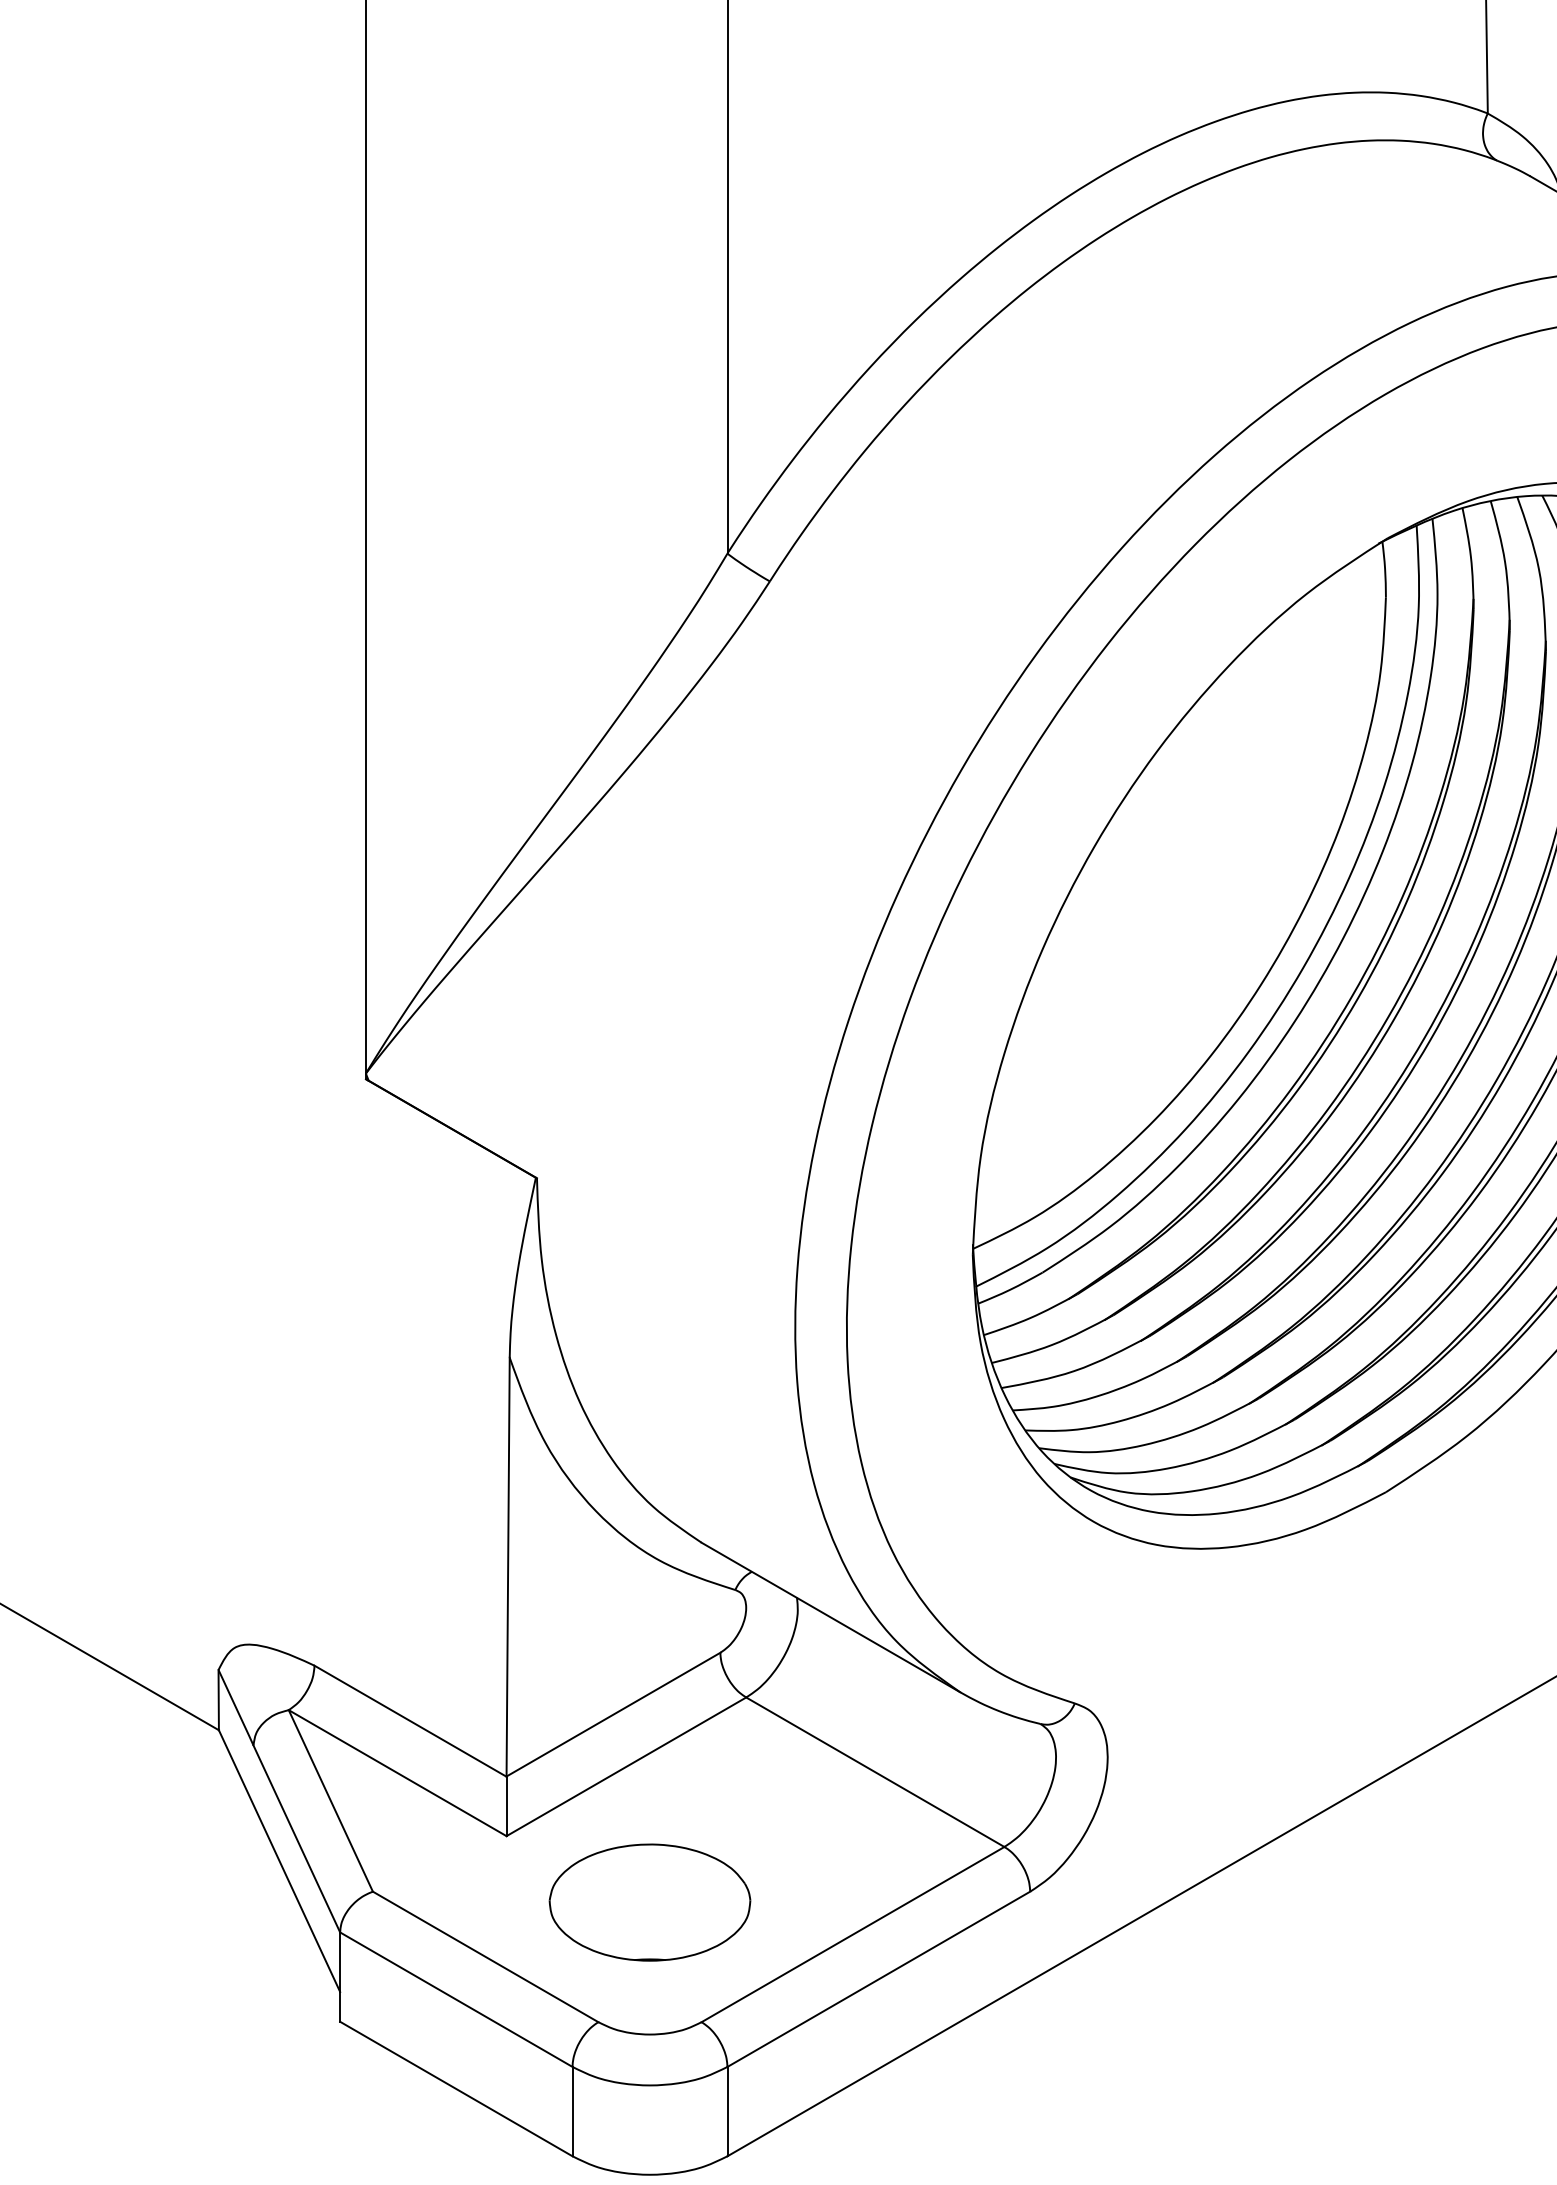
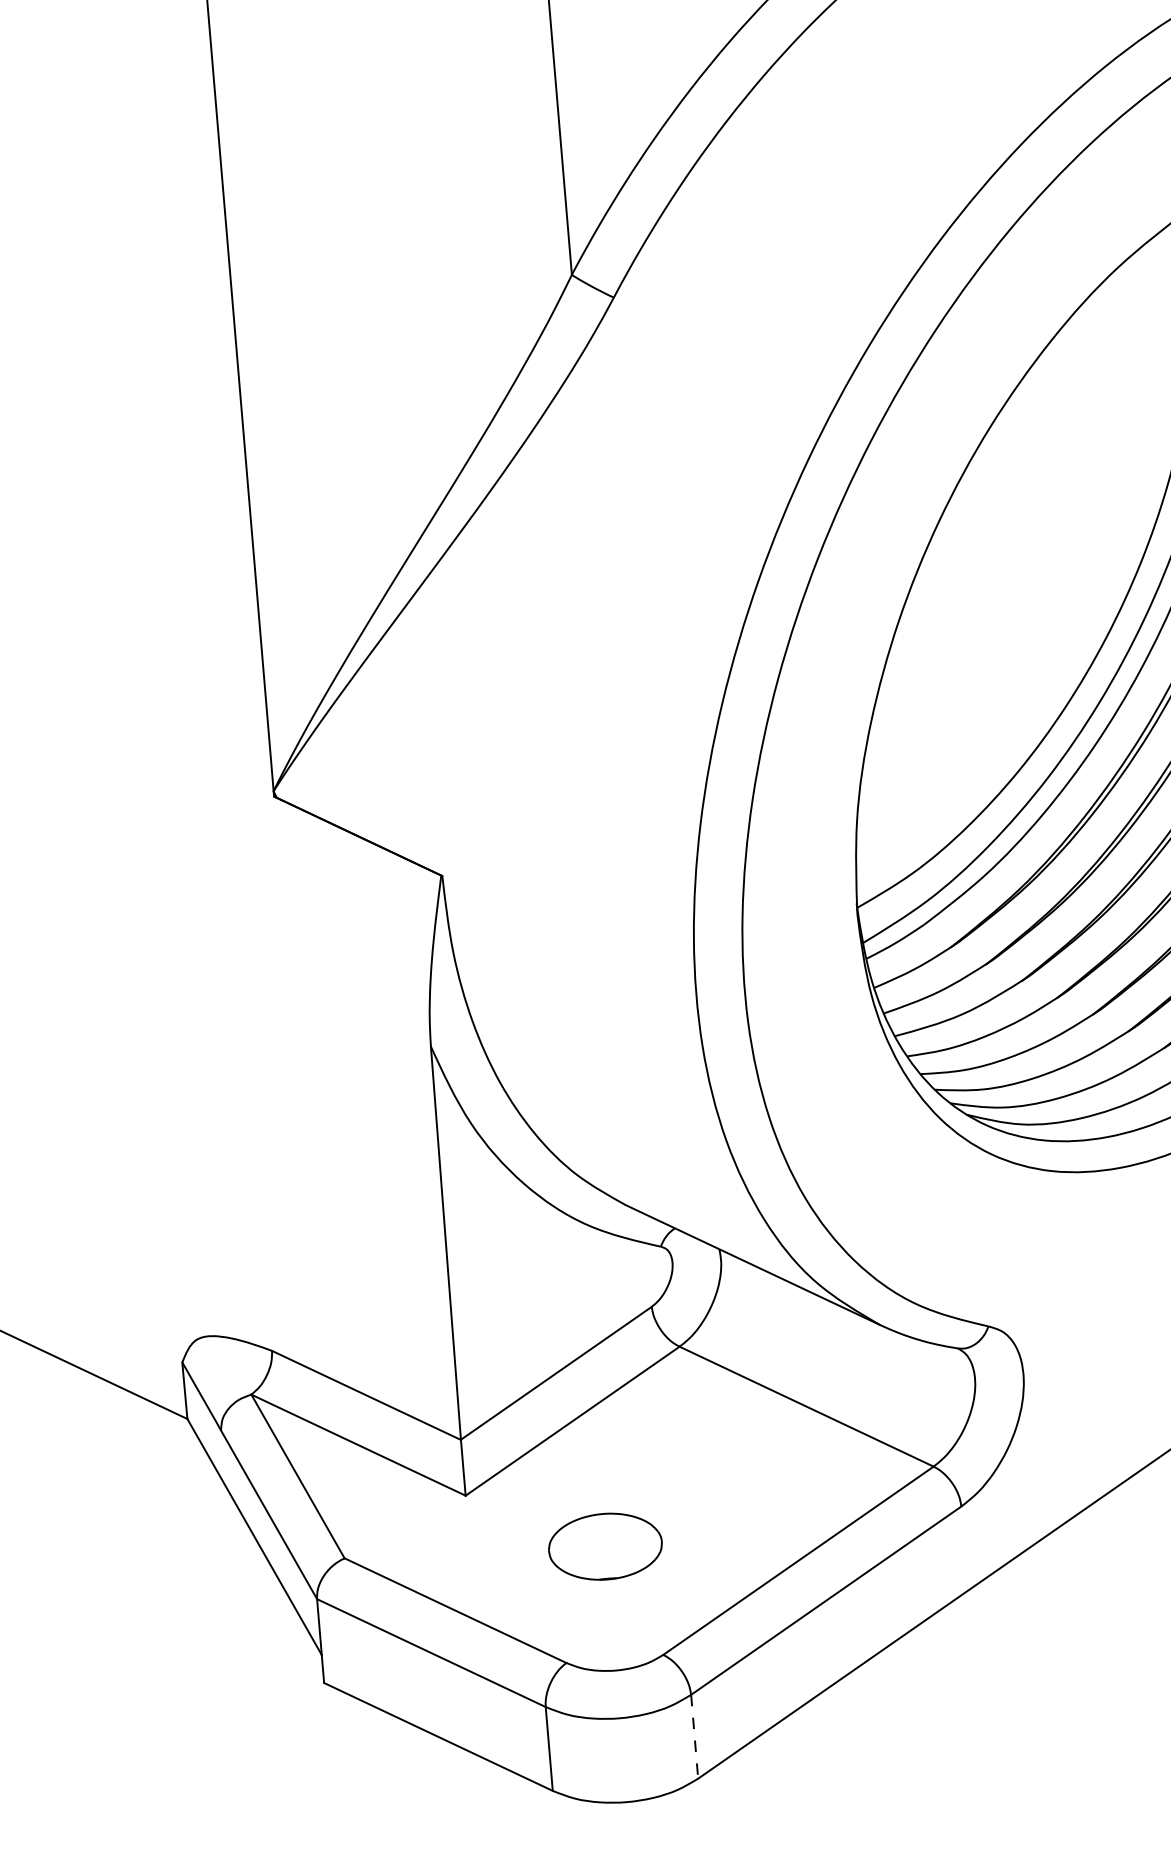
part: (649, 1902) -> (604, 1546), size x0.6
line: (727, 2111) -> (694, 1736), solid -> dashed

